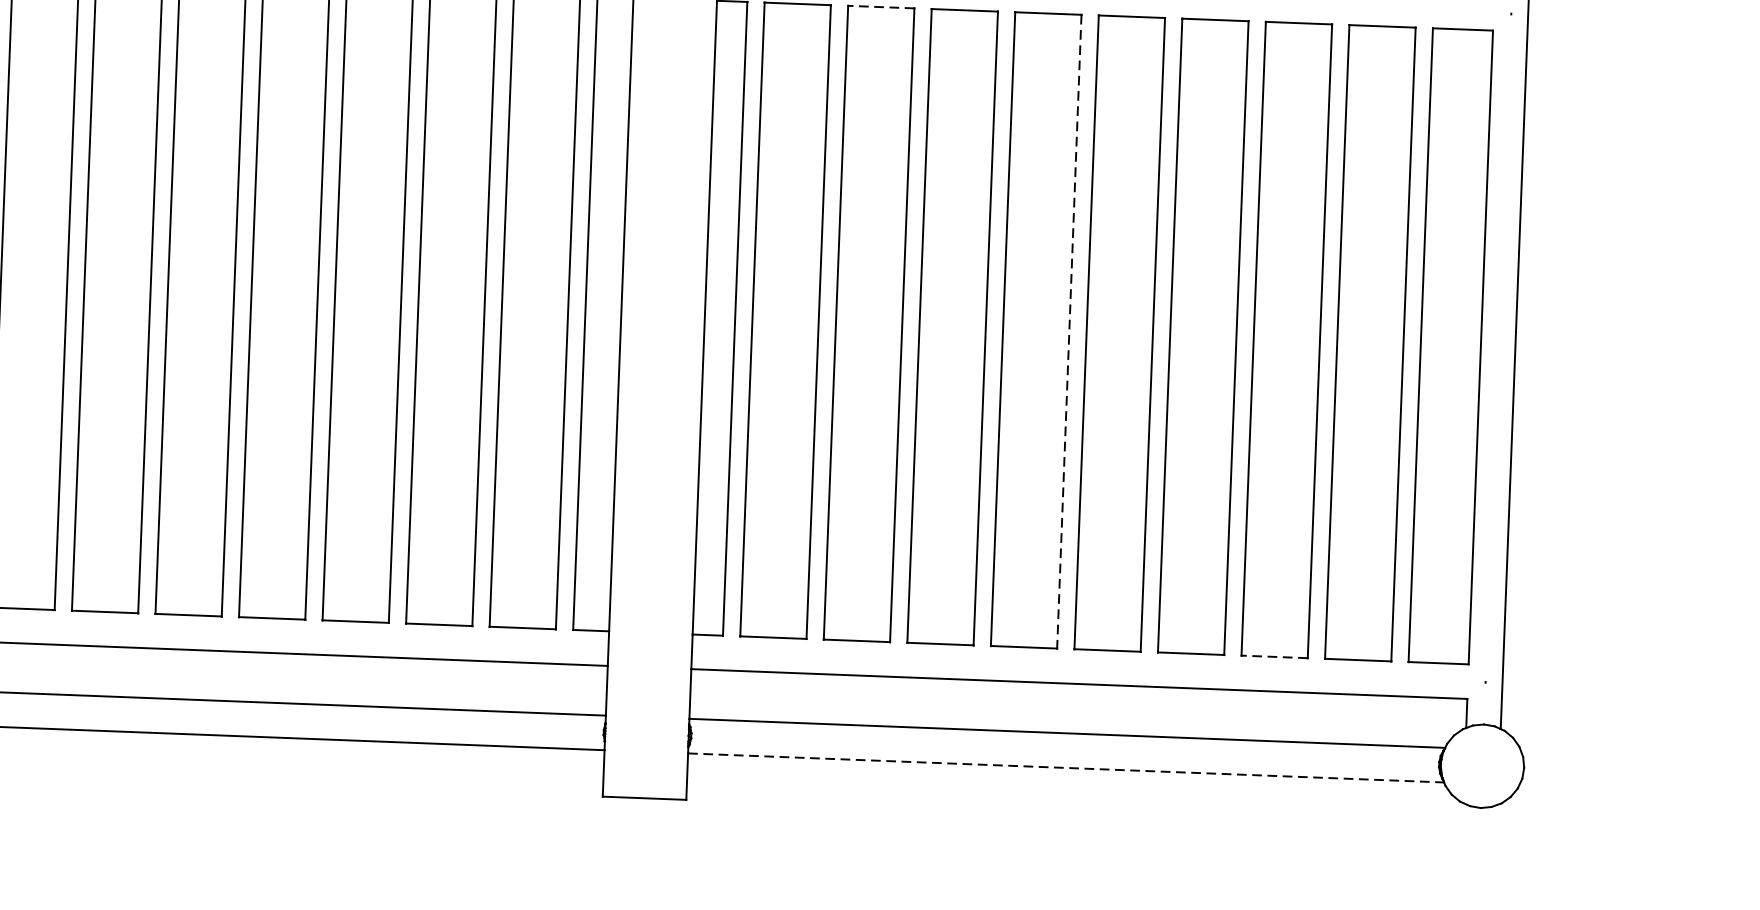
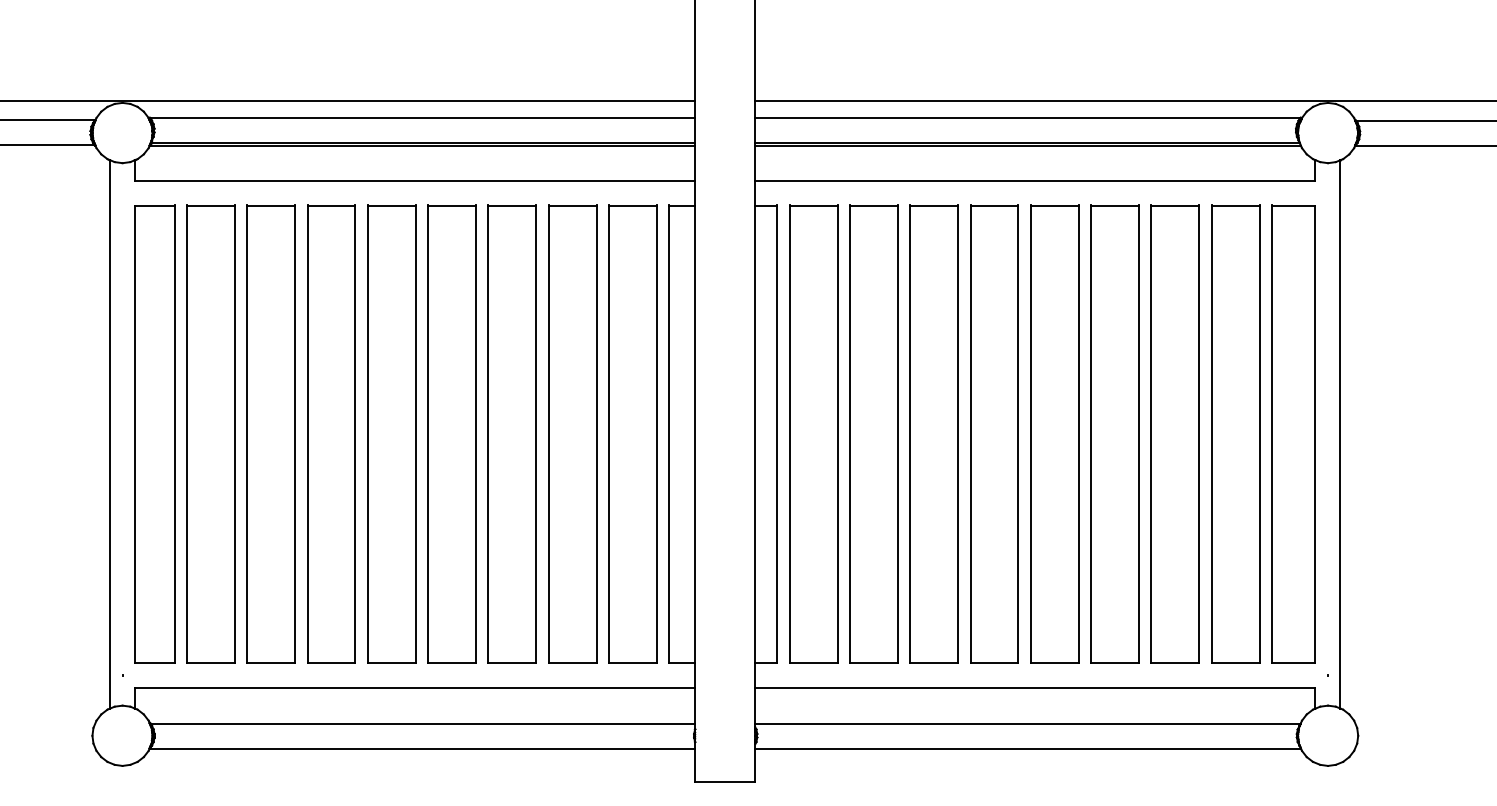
line: (881, 7) -> (874, 205), dashed -> solid
line: (1069, 332) -> (1018, 434), dashed -> solid
line: (1274, 656) -> (1175, 662), dashed -> solid
line: (1066, 767) -> (1028, 748), dashed -> solid

